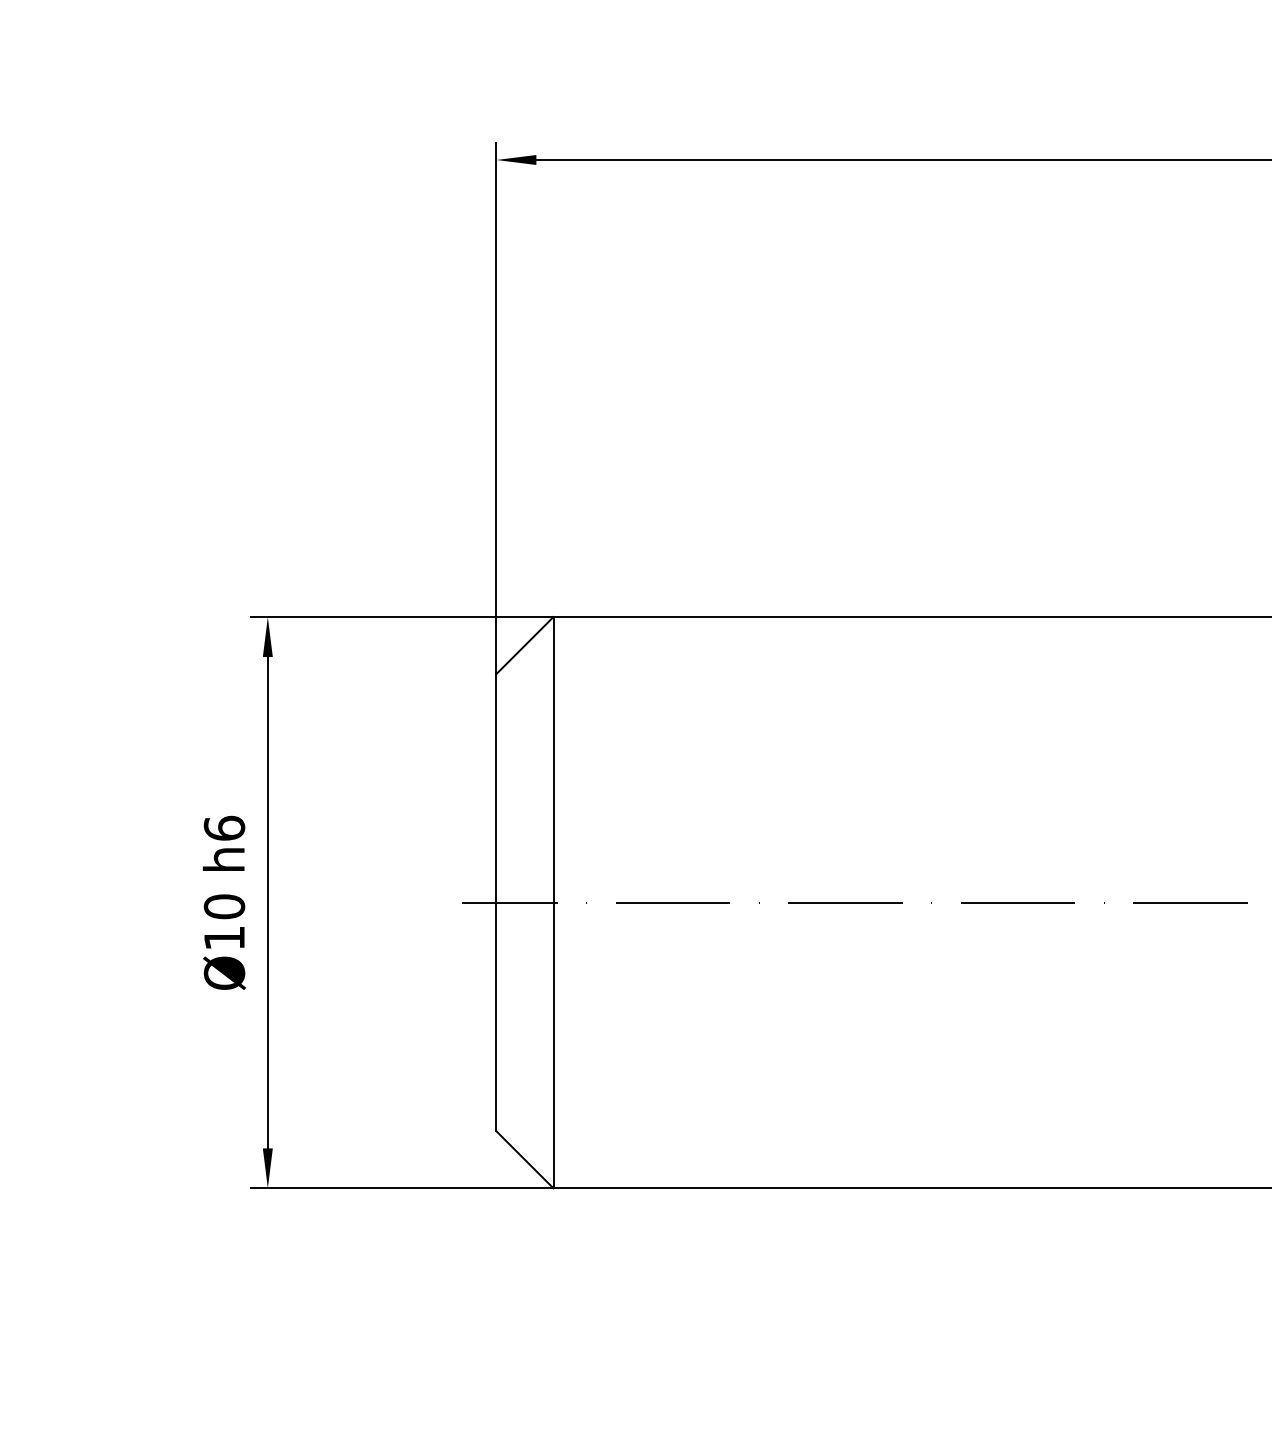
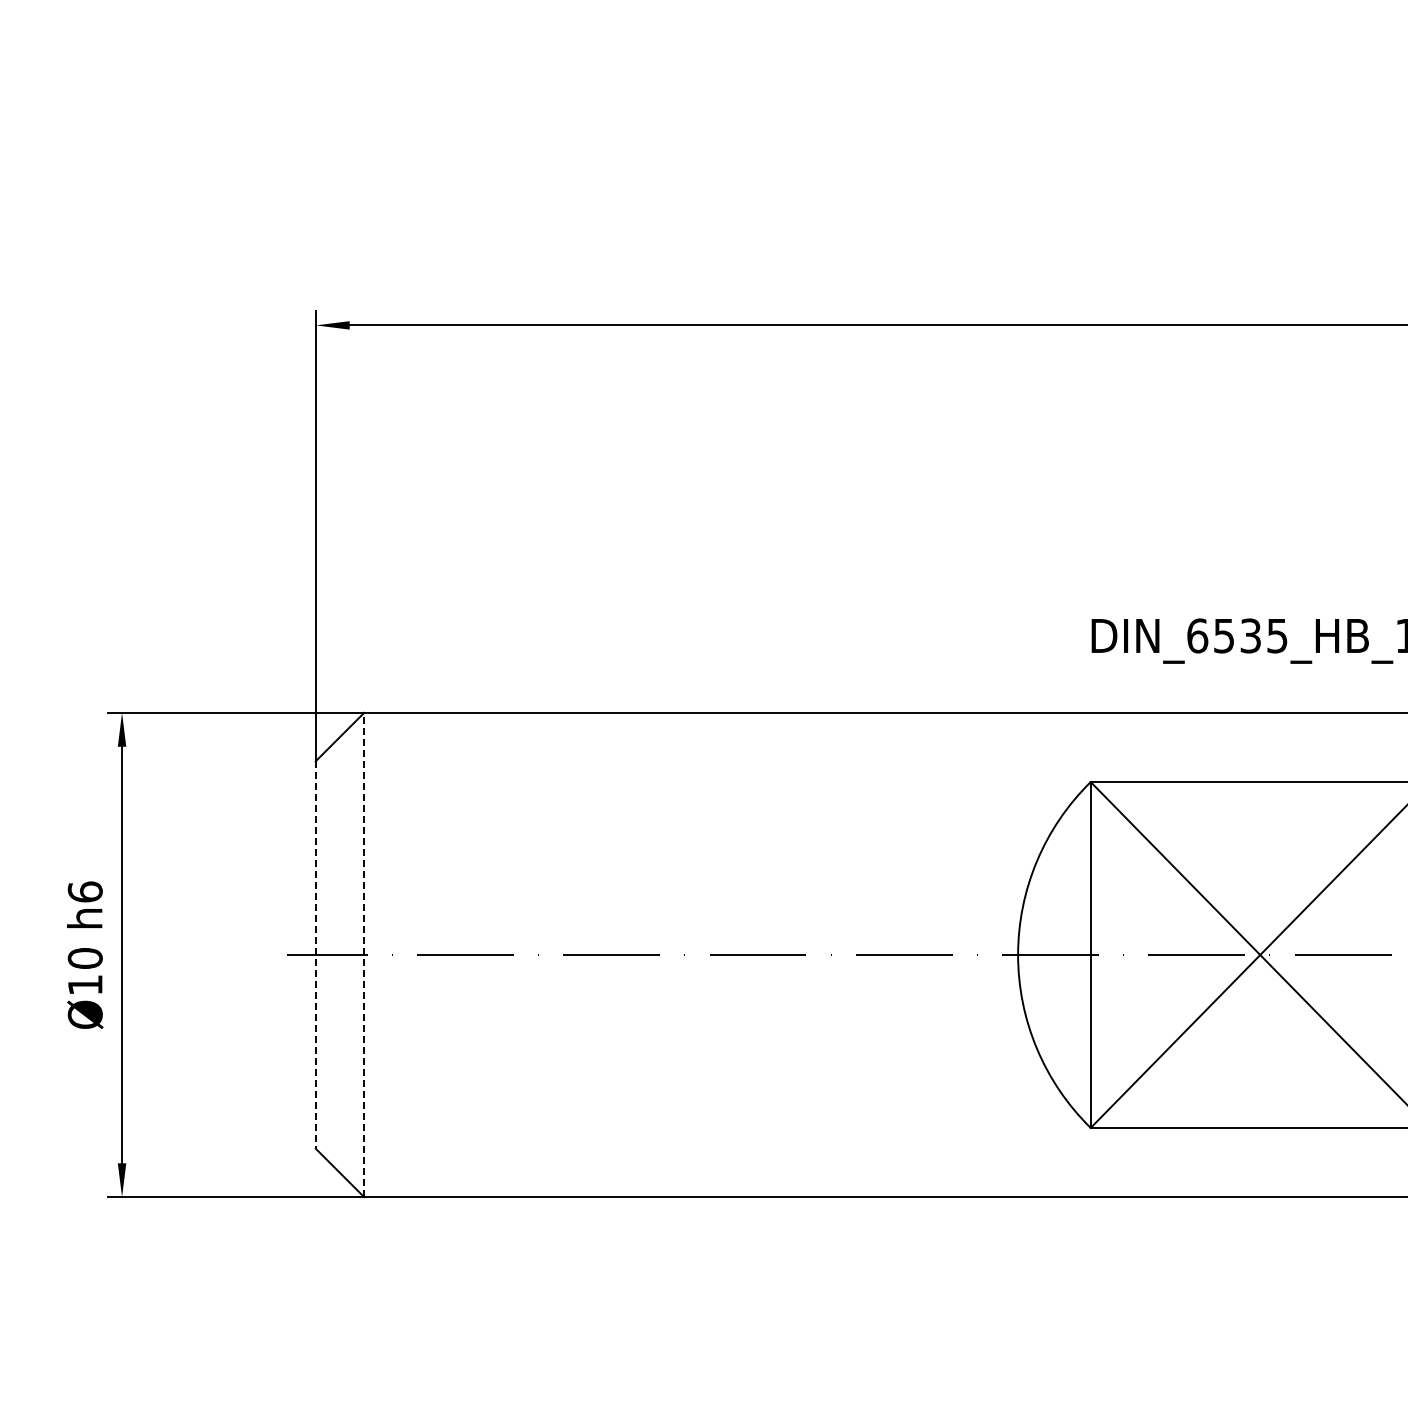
line: (553, 902) -> (364, 954), solid -> dashed
line: (496, 903) -> (315, 955), solid -> dashed

